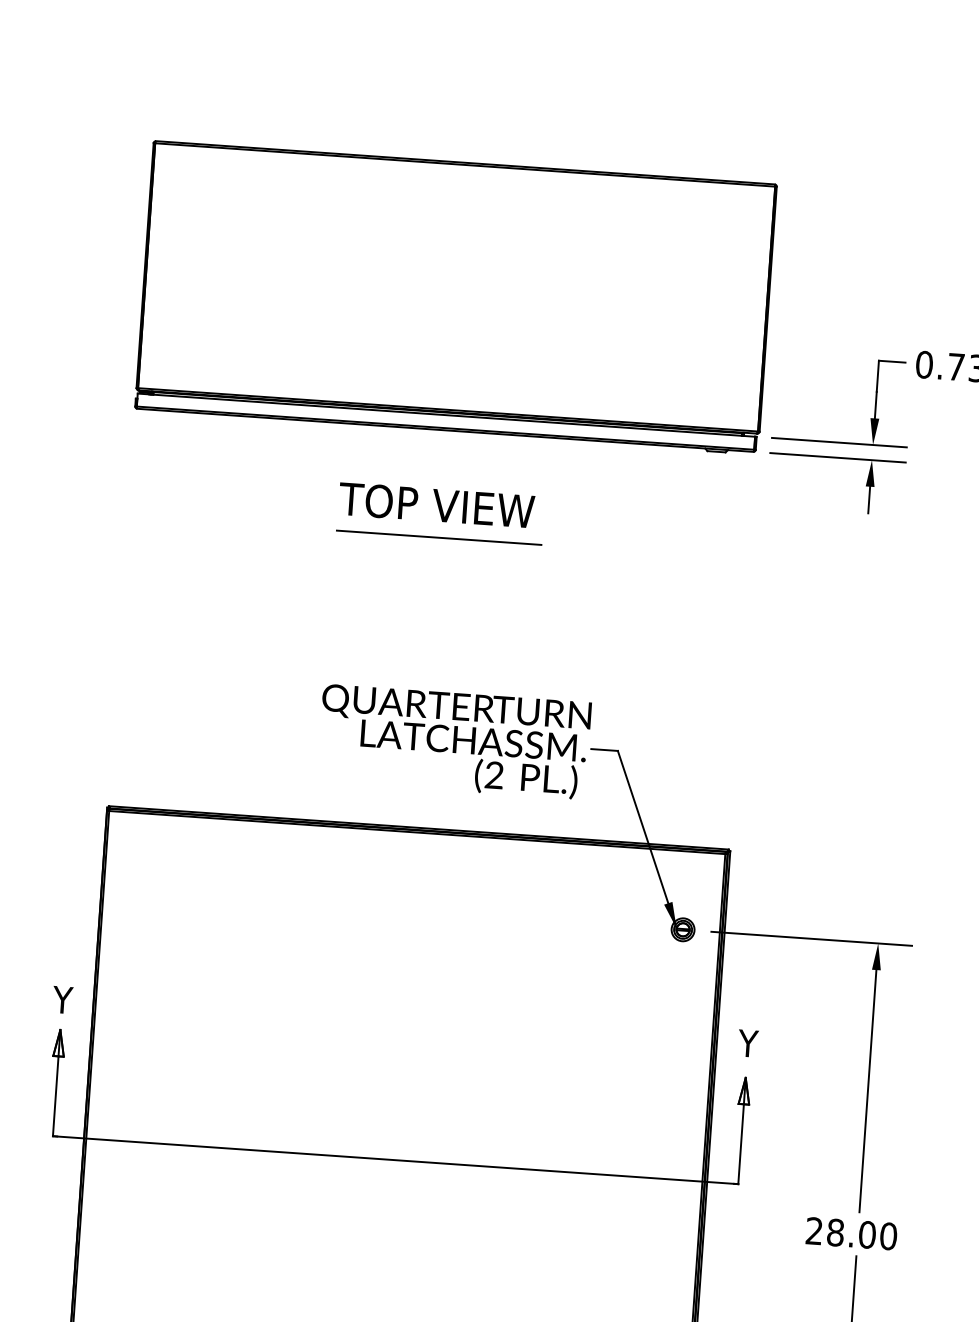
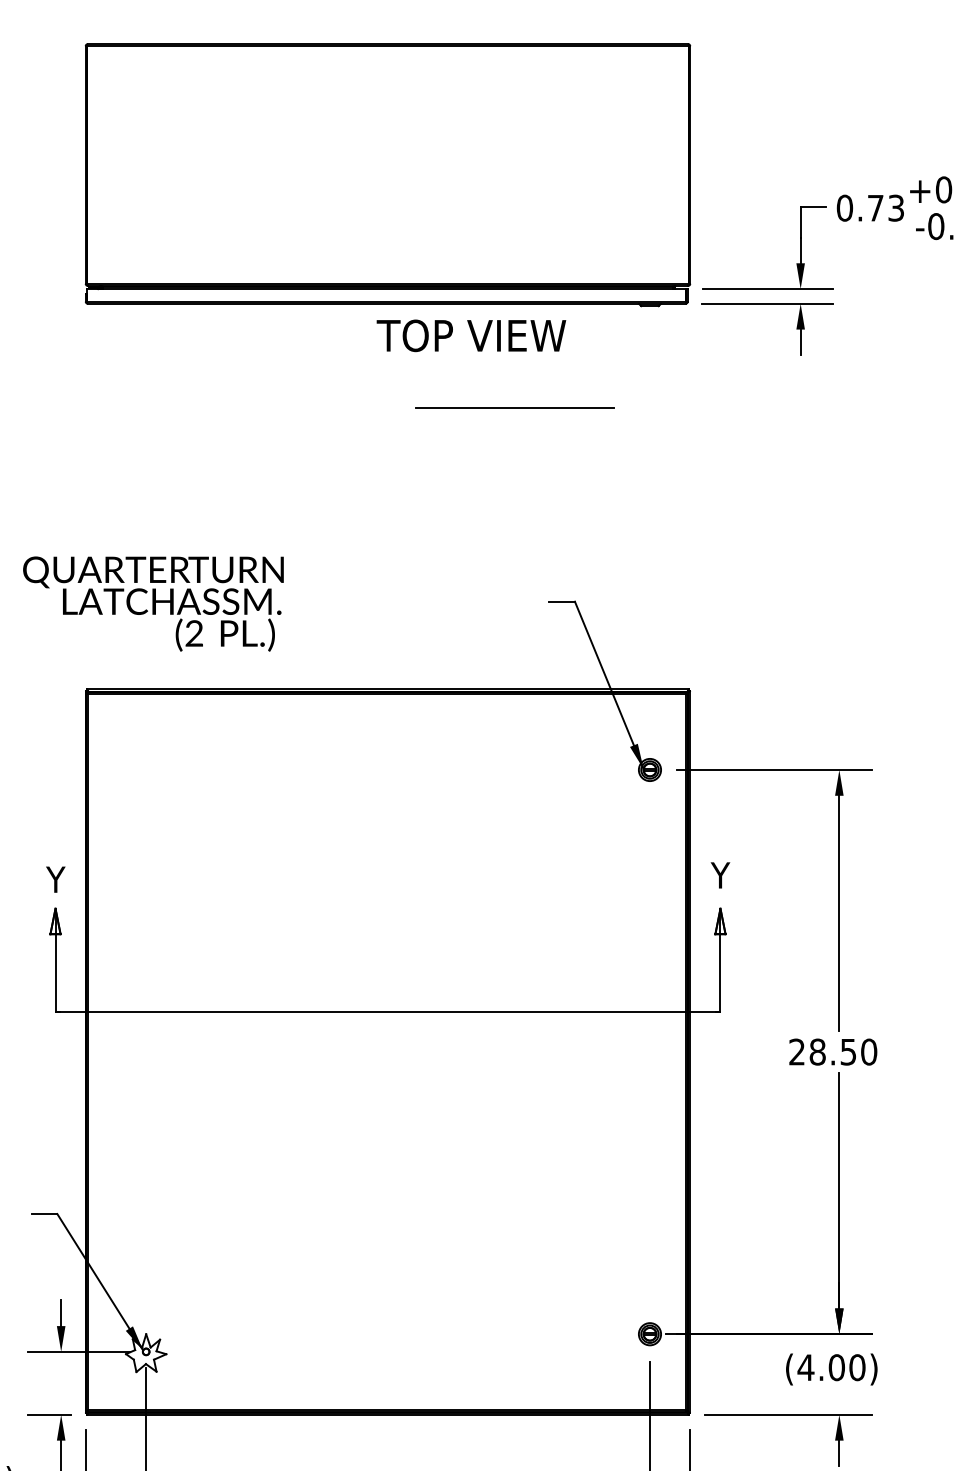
text: (436, 505) -> (471, 335), moved
line: (438, 537) -> (514, 407), moved
text: (454, 741) -> (153, 603), moved
text: (867, 1234) -> (848, 1051), 28.00 -> 28.50

